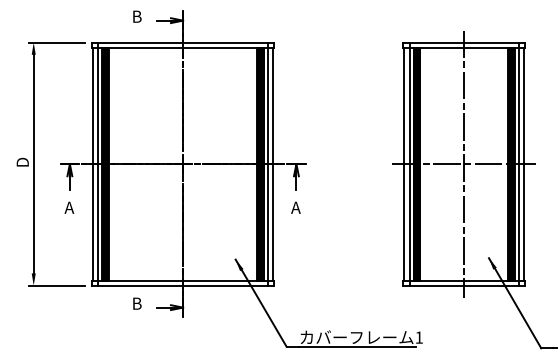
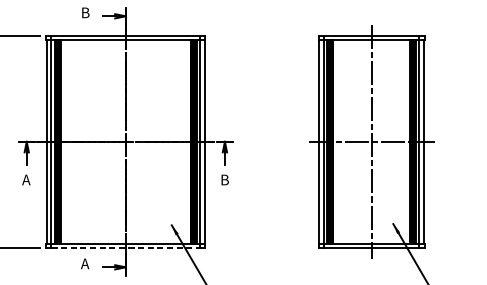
text: (295, 207) -> (224, 179), A -> B
line: (183, 285) -> (126, 247), solid -> dashed
text: (136, 303) -> (85, 263), B -> A

